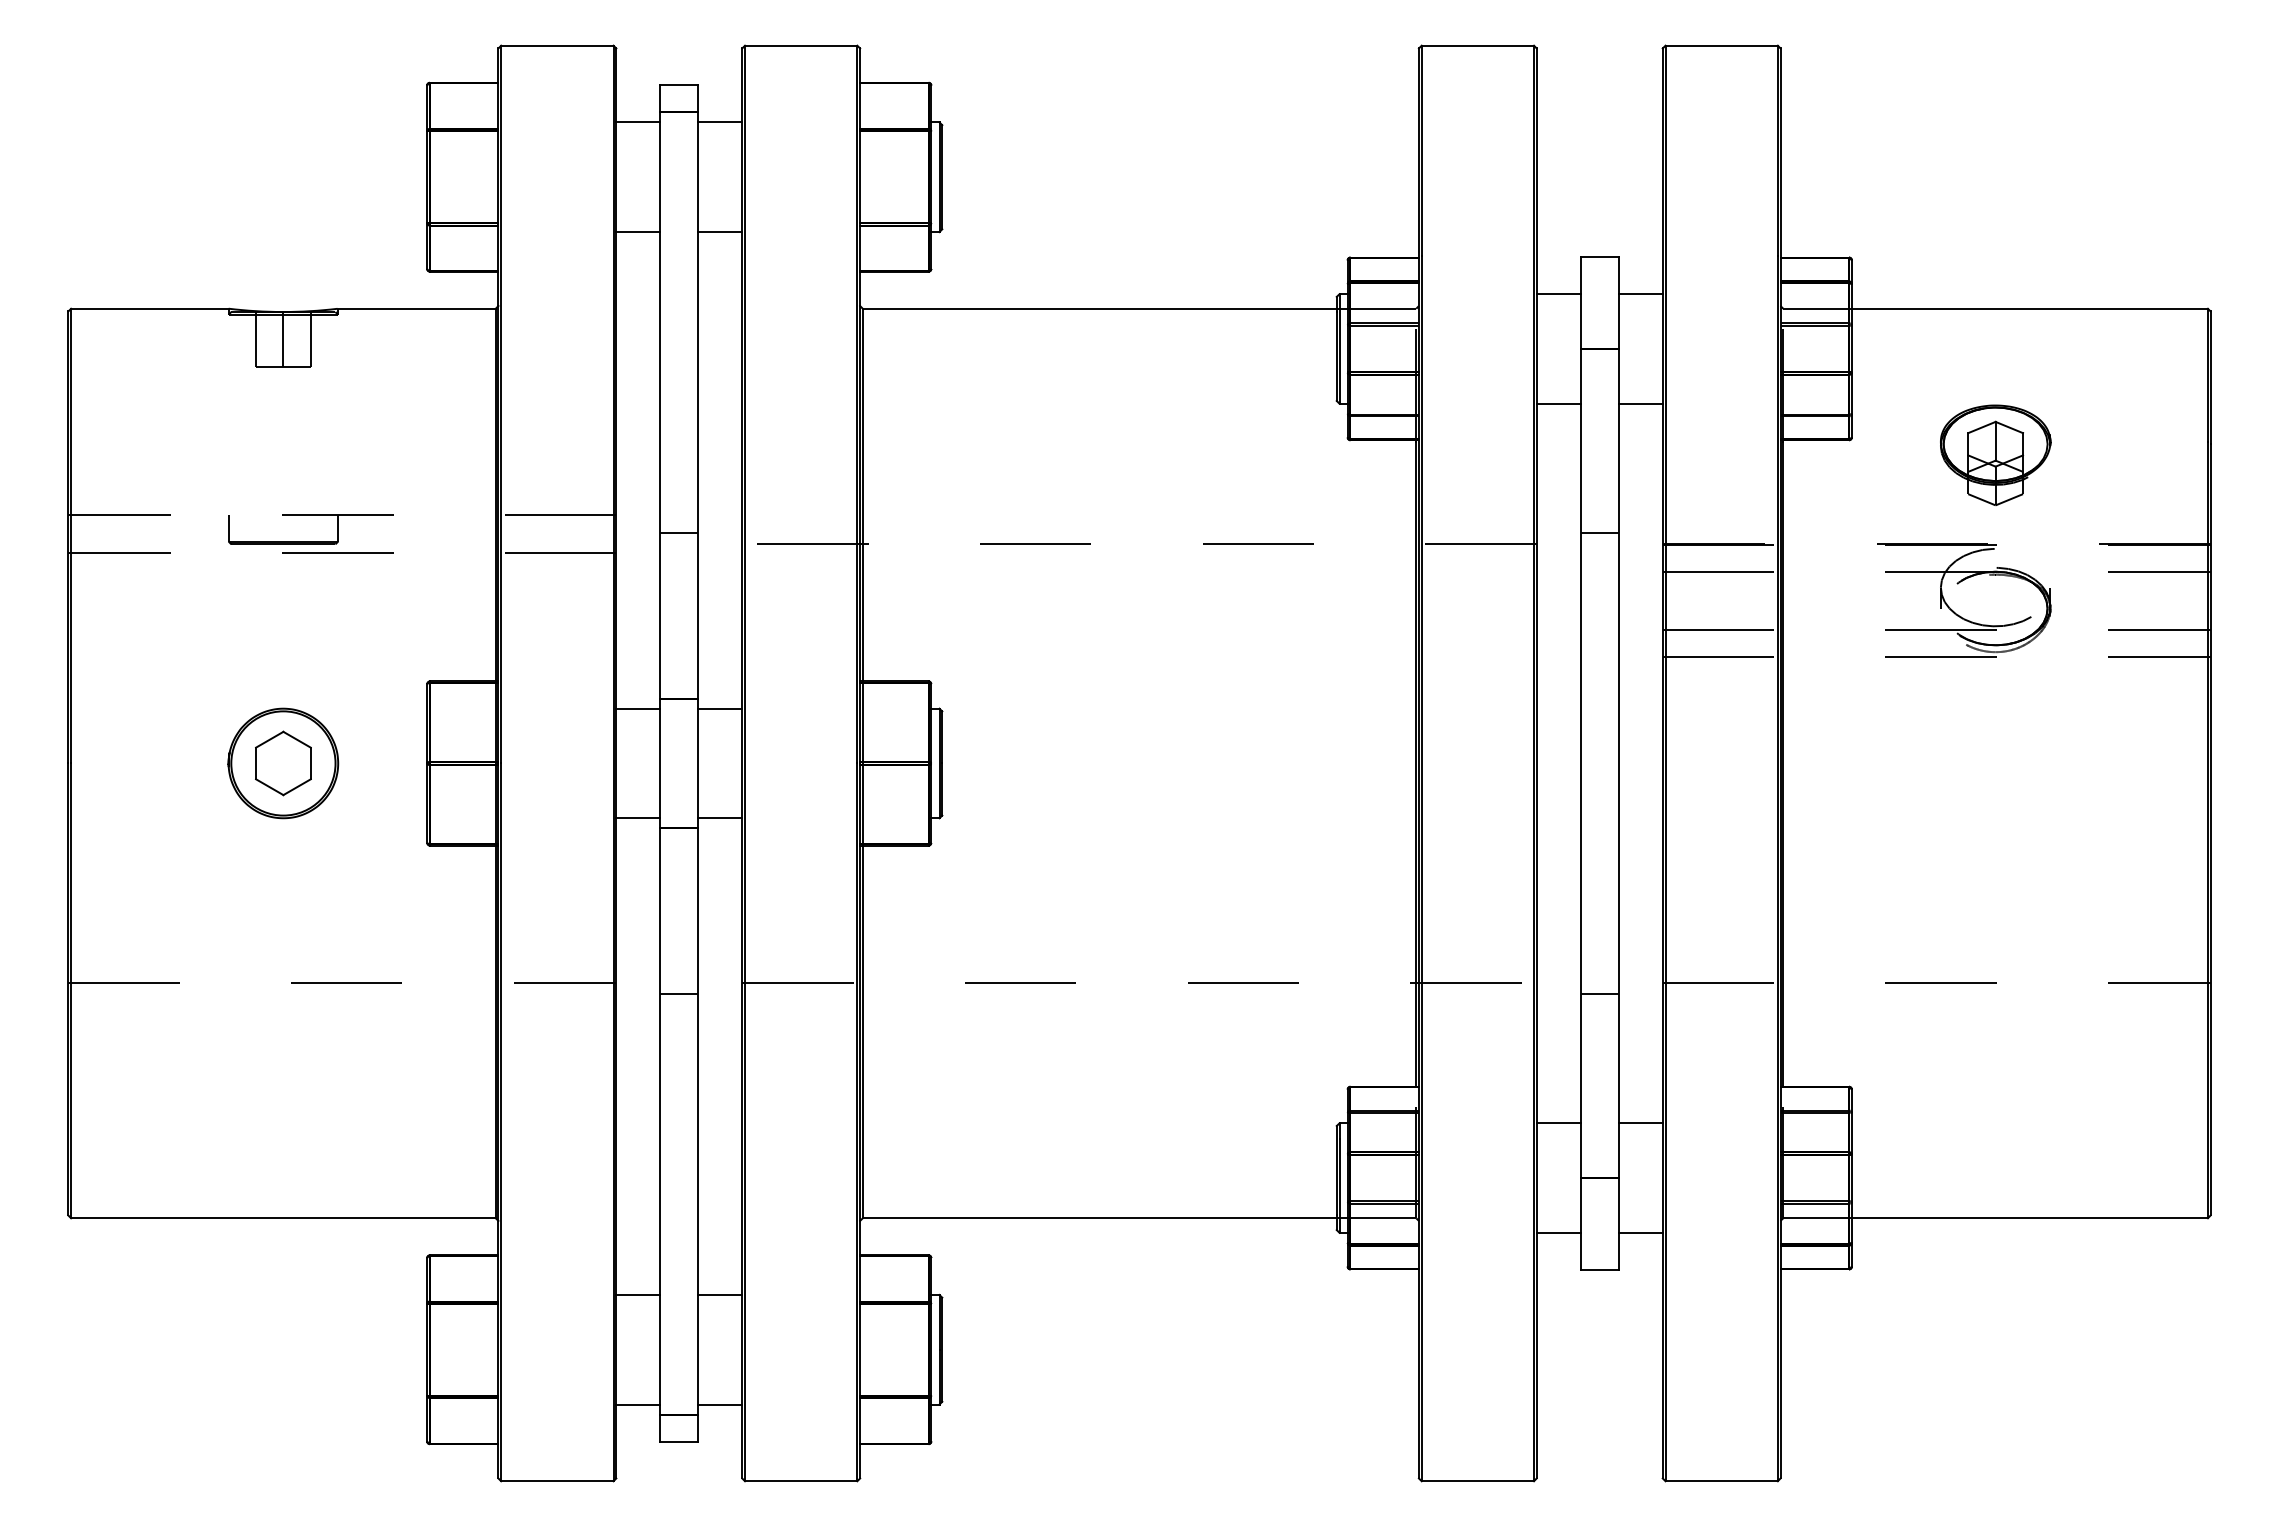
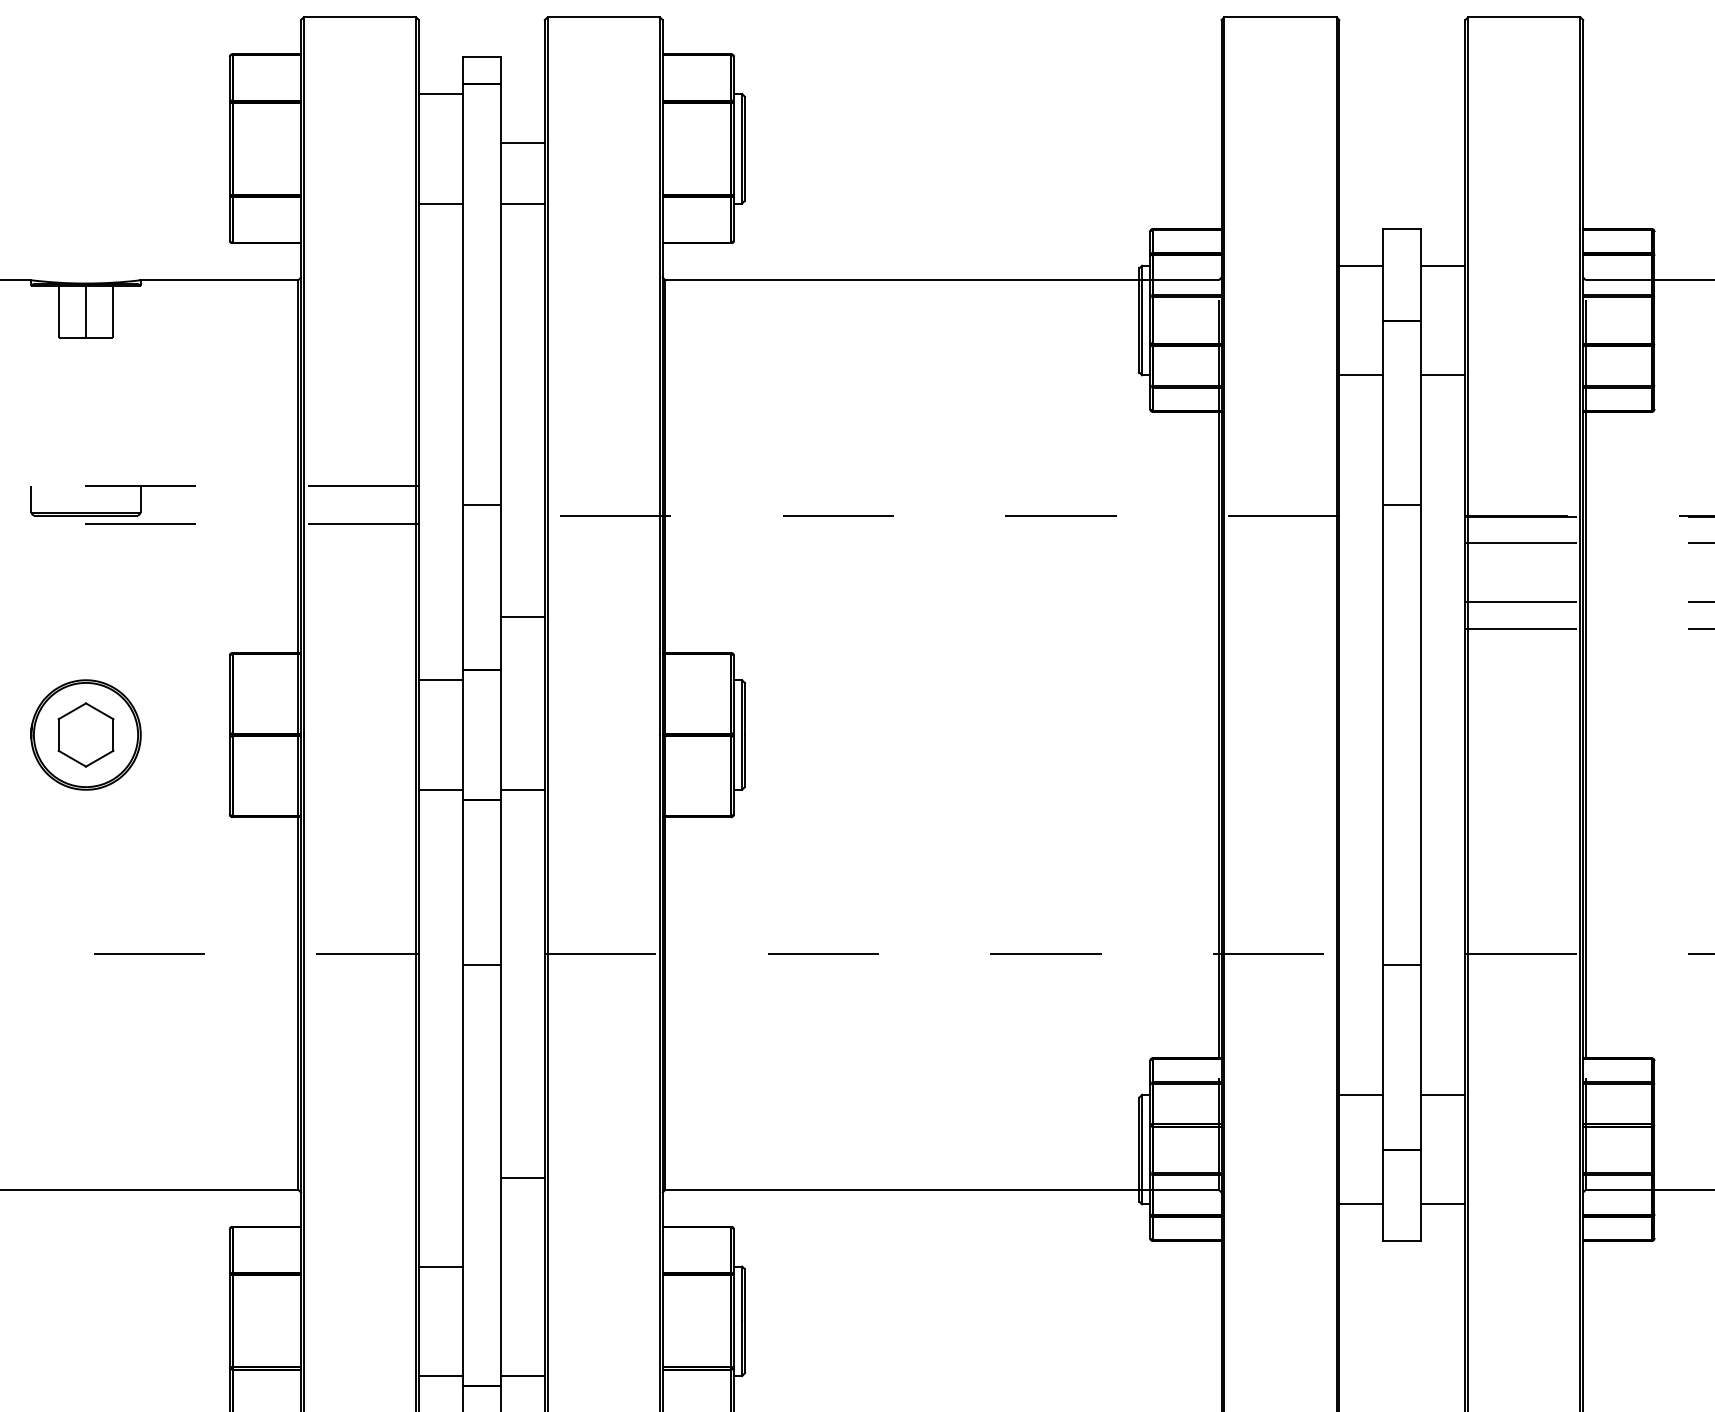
line: (720, 122) -> (523, 143), moved
line: (720, 708) -> (523, 617), moved
line: (720, 1294) -> (523, 1177), moved

